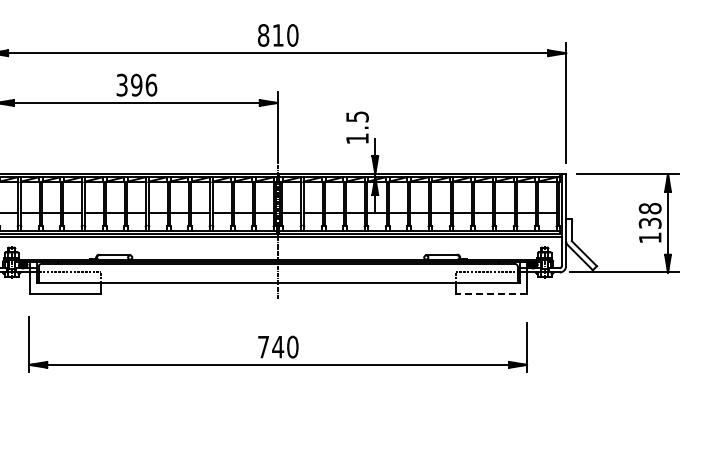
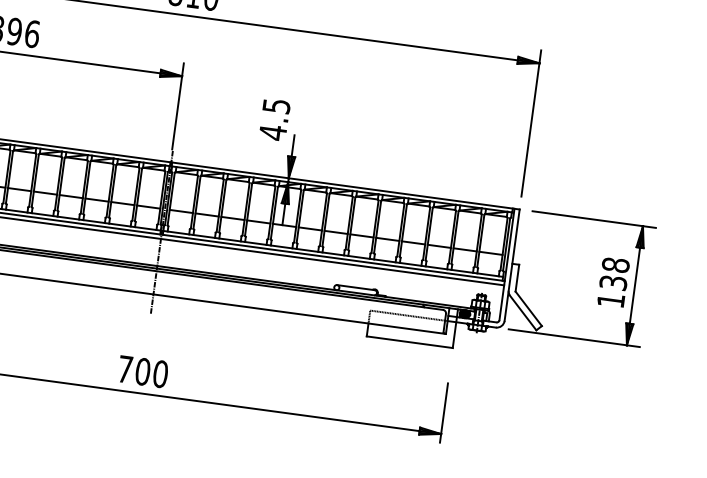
text: (357, 138) -> (273, 132), 1.5 -> 4.5
line: (491, 293) -> (409, 341), dashed -> solid
text: (278, 346) -> (143, 371), 740 -> 700

